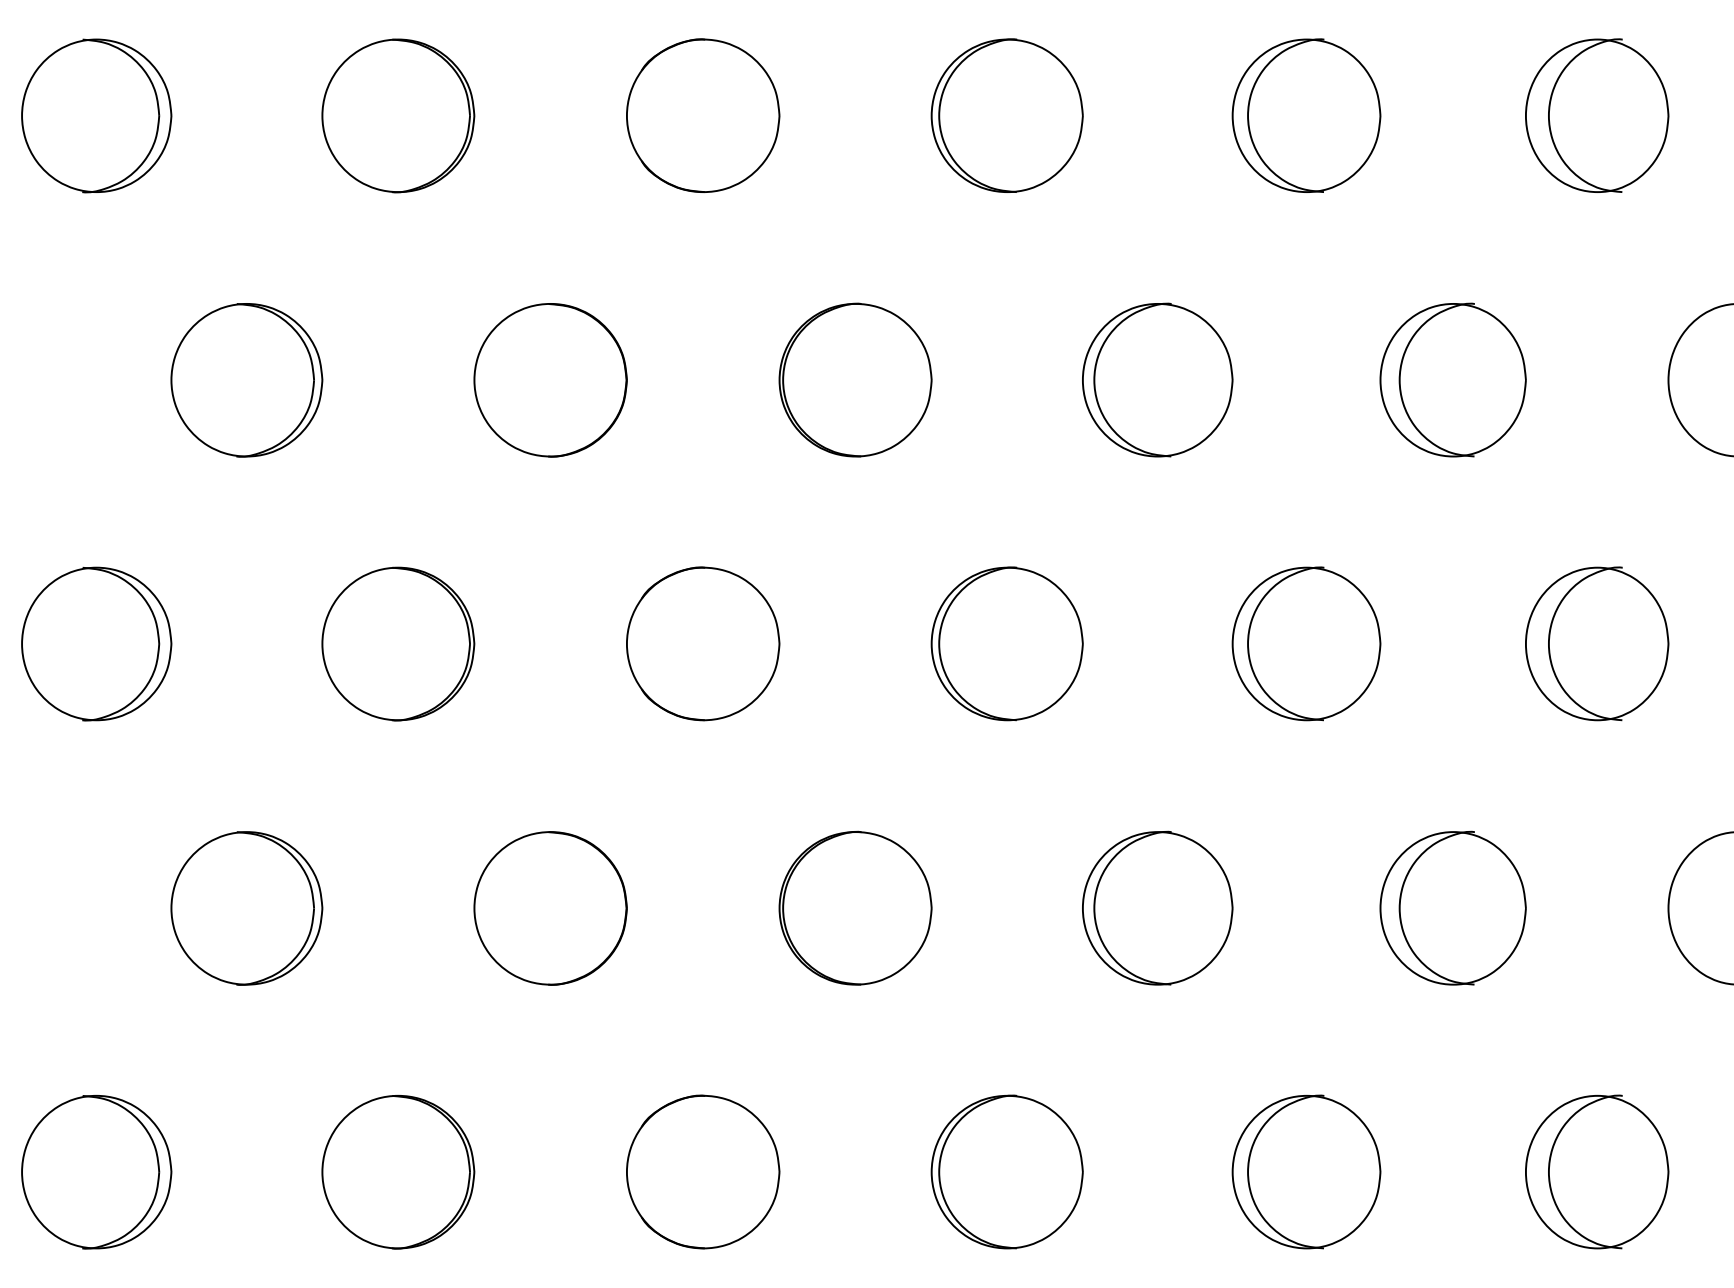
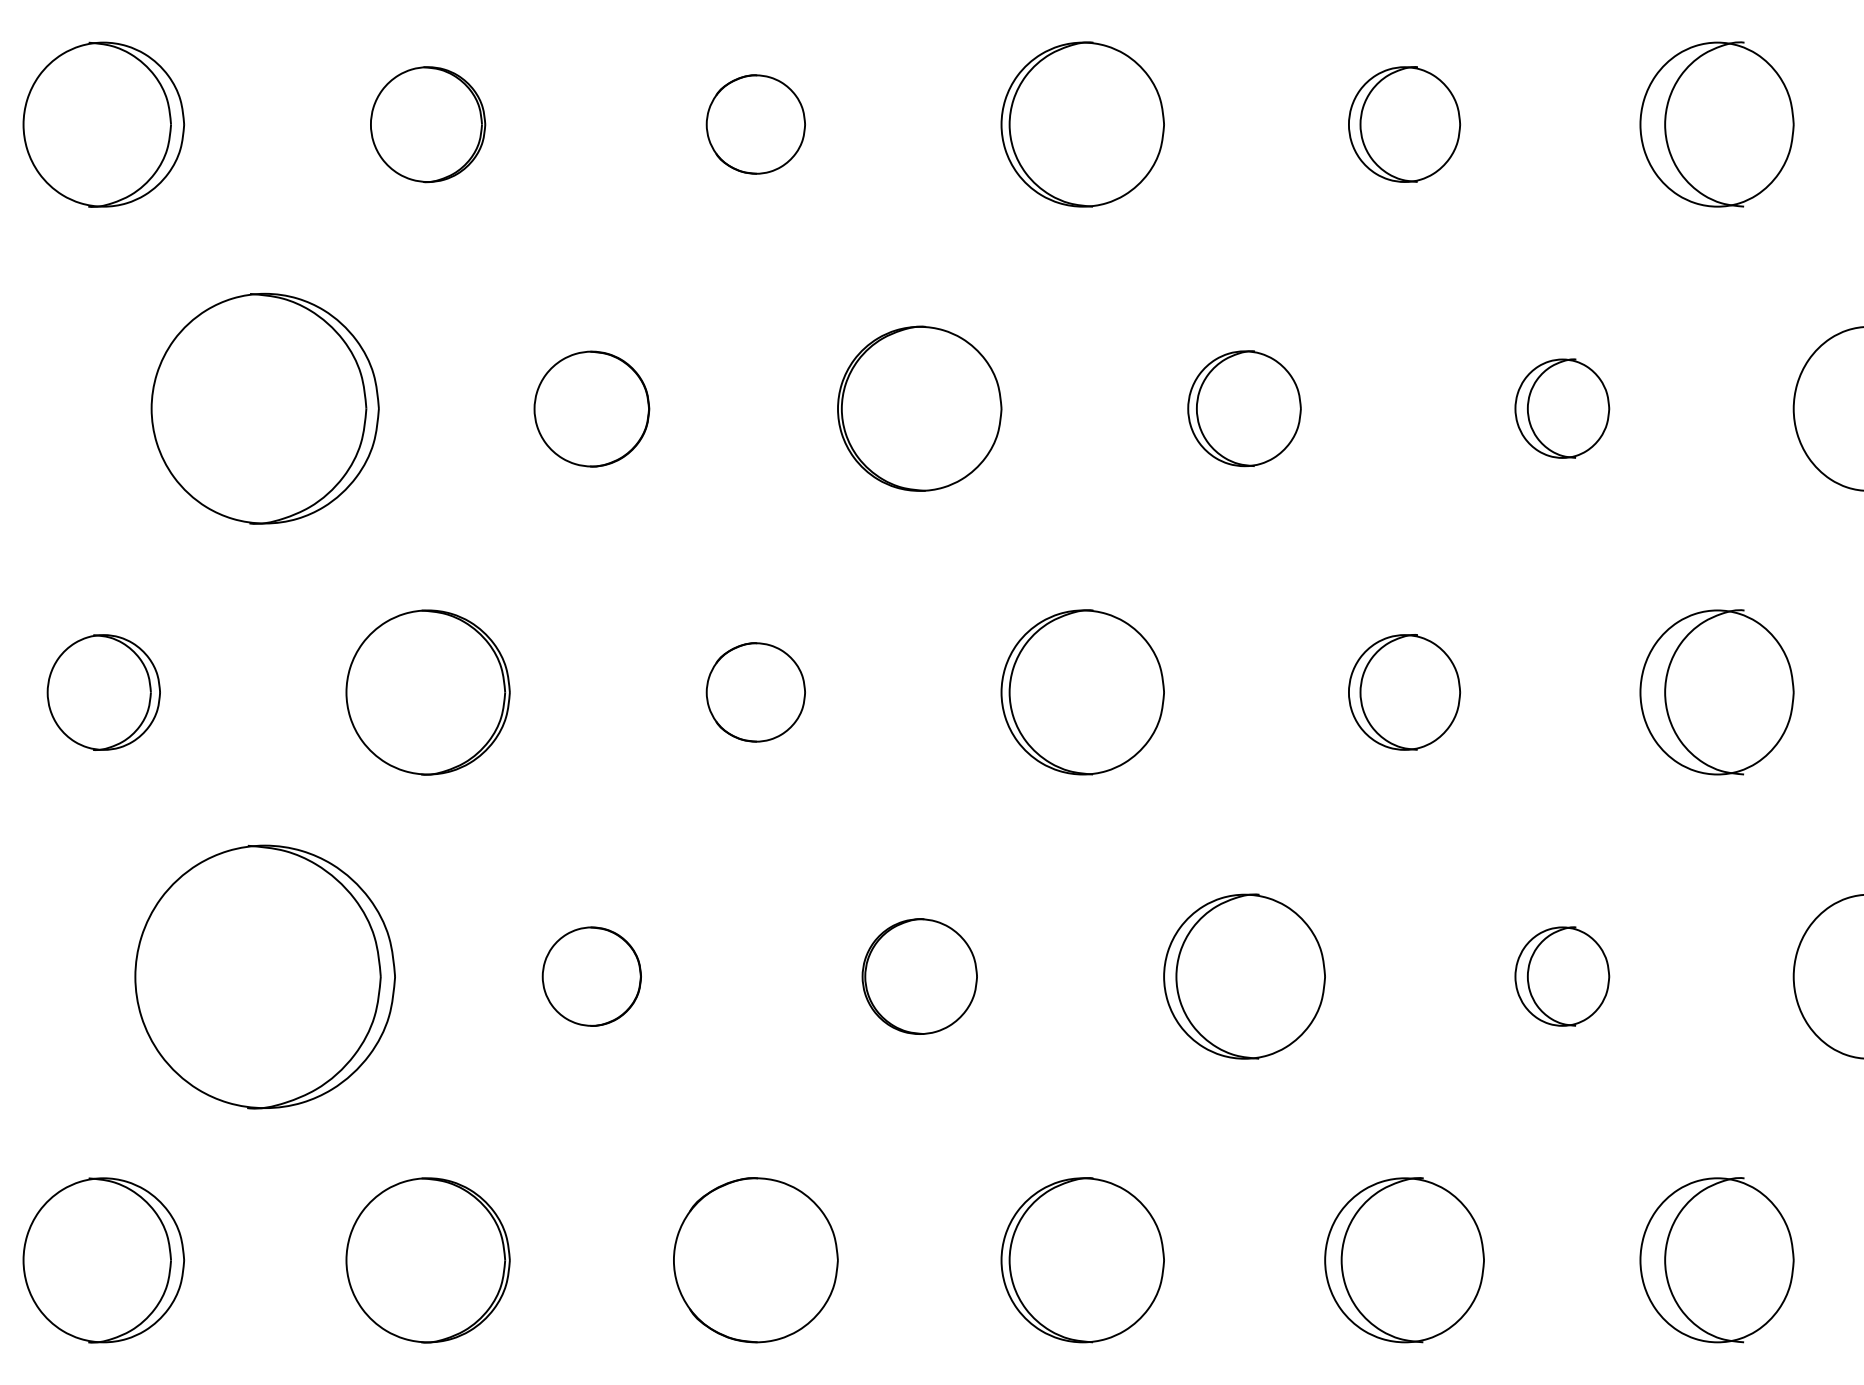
part: (397, 115) -> (427, 124), size x0.7
part: (702, 115) -> (755, 124), size x0.6
part: (1306, 115) -> (1404, 124), size x0.7
part: (1157, 379) -> (1244, 408), size x0.7
part: (1453, 379) -> (1562, 408), size x0.6
part: (247, 380) -> (265, 409), size x1.4
part: (550, 380) -> (591, 409), size x0.7
part: (96, 644) -> (103, 692), size x0.7
part: (702, 644) -> (755, 692), size x0.6
part: (1306, 644) -> (1404, 692), size x0.7
part: (247, 908) -> (265, 976), size x1.6
part: (550, 908) -> (591, 976), size x0.6
part: (855, 908) -> (919, 976), size x0.7
part: (1453, 908) -> (1562, 976), size x0.6

